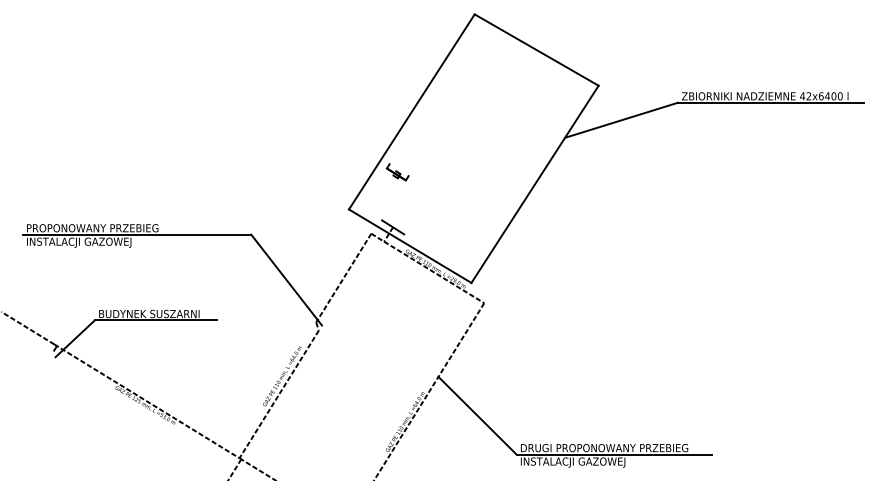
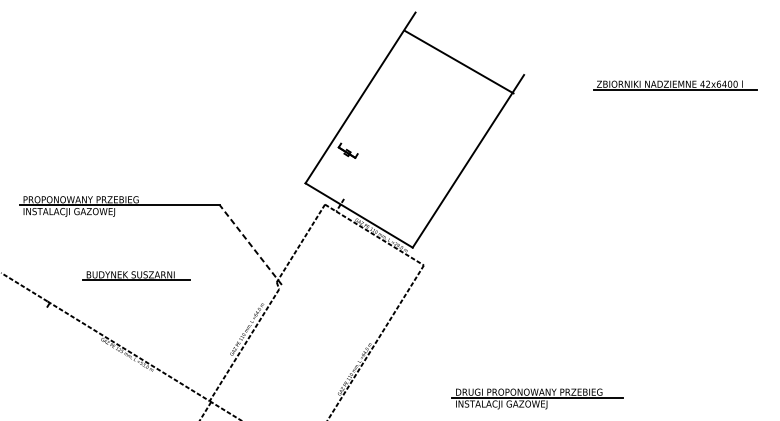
line: (536, 49) -> (459, 61), moved
line: (621, 119) -> (544, 104), removed
line: (392, 226) -> (343, 198), removed
line: (286, 280) -> (250, 245), solid -> dashed
line: (74, 338) -> (65, 296), removed
line: (477, 415) -> (418, 363), removed

